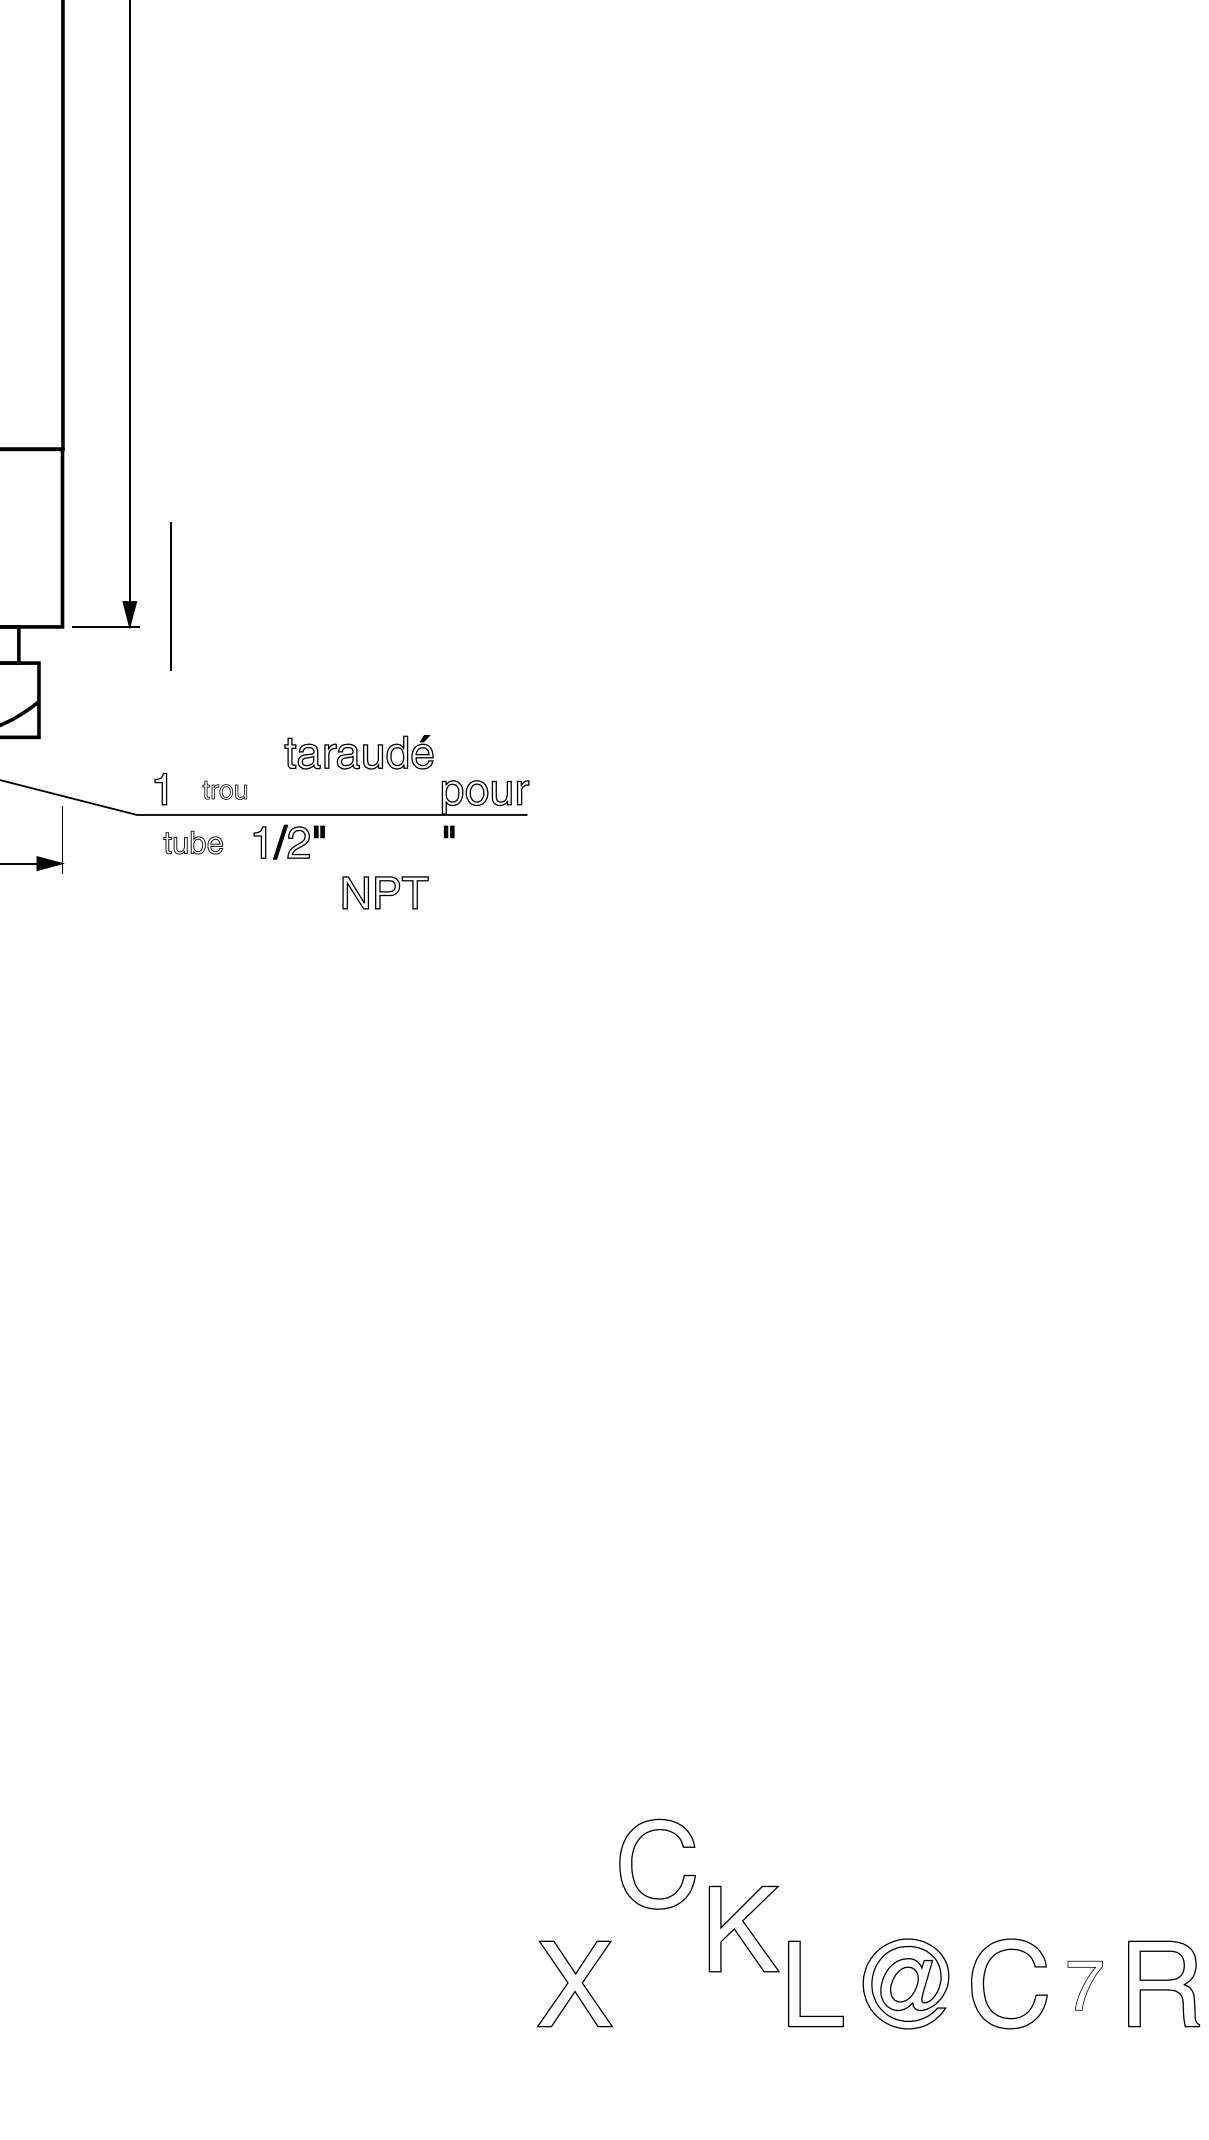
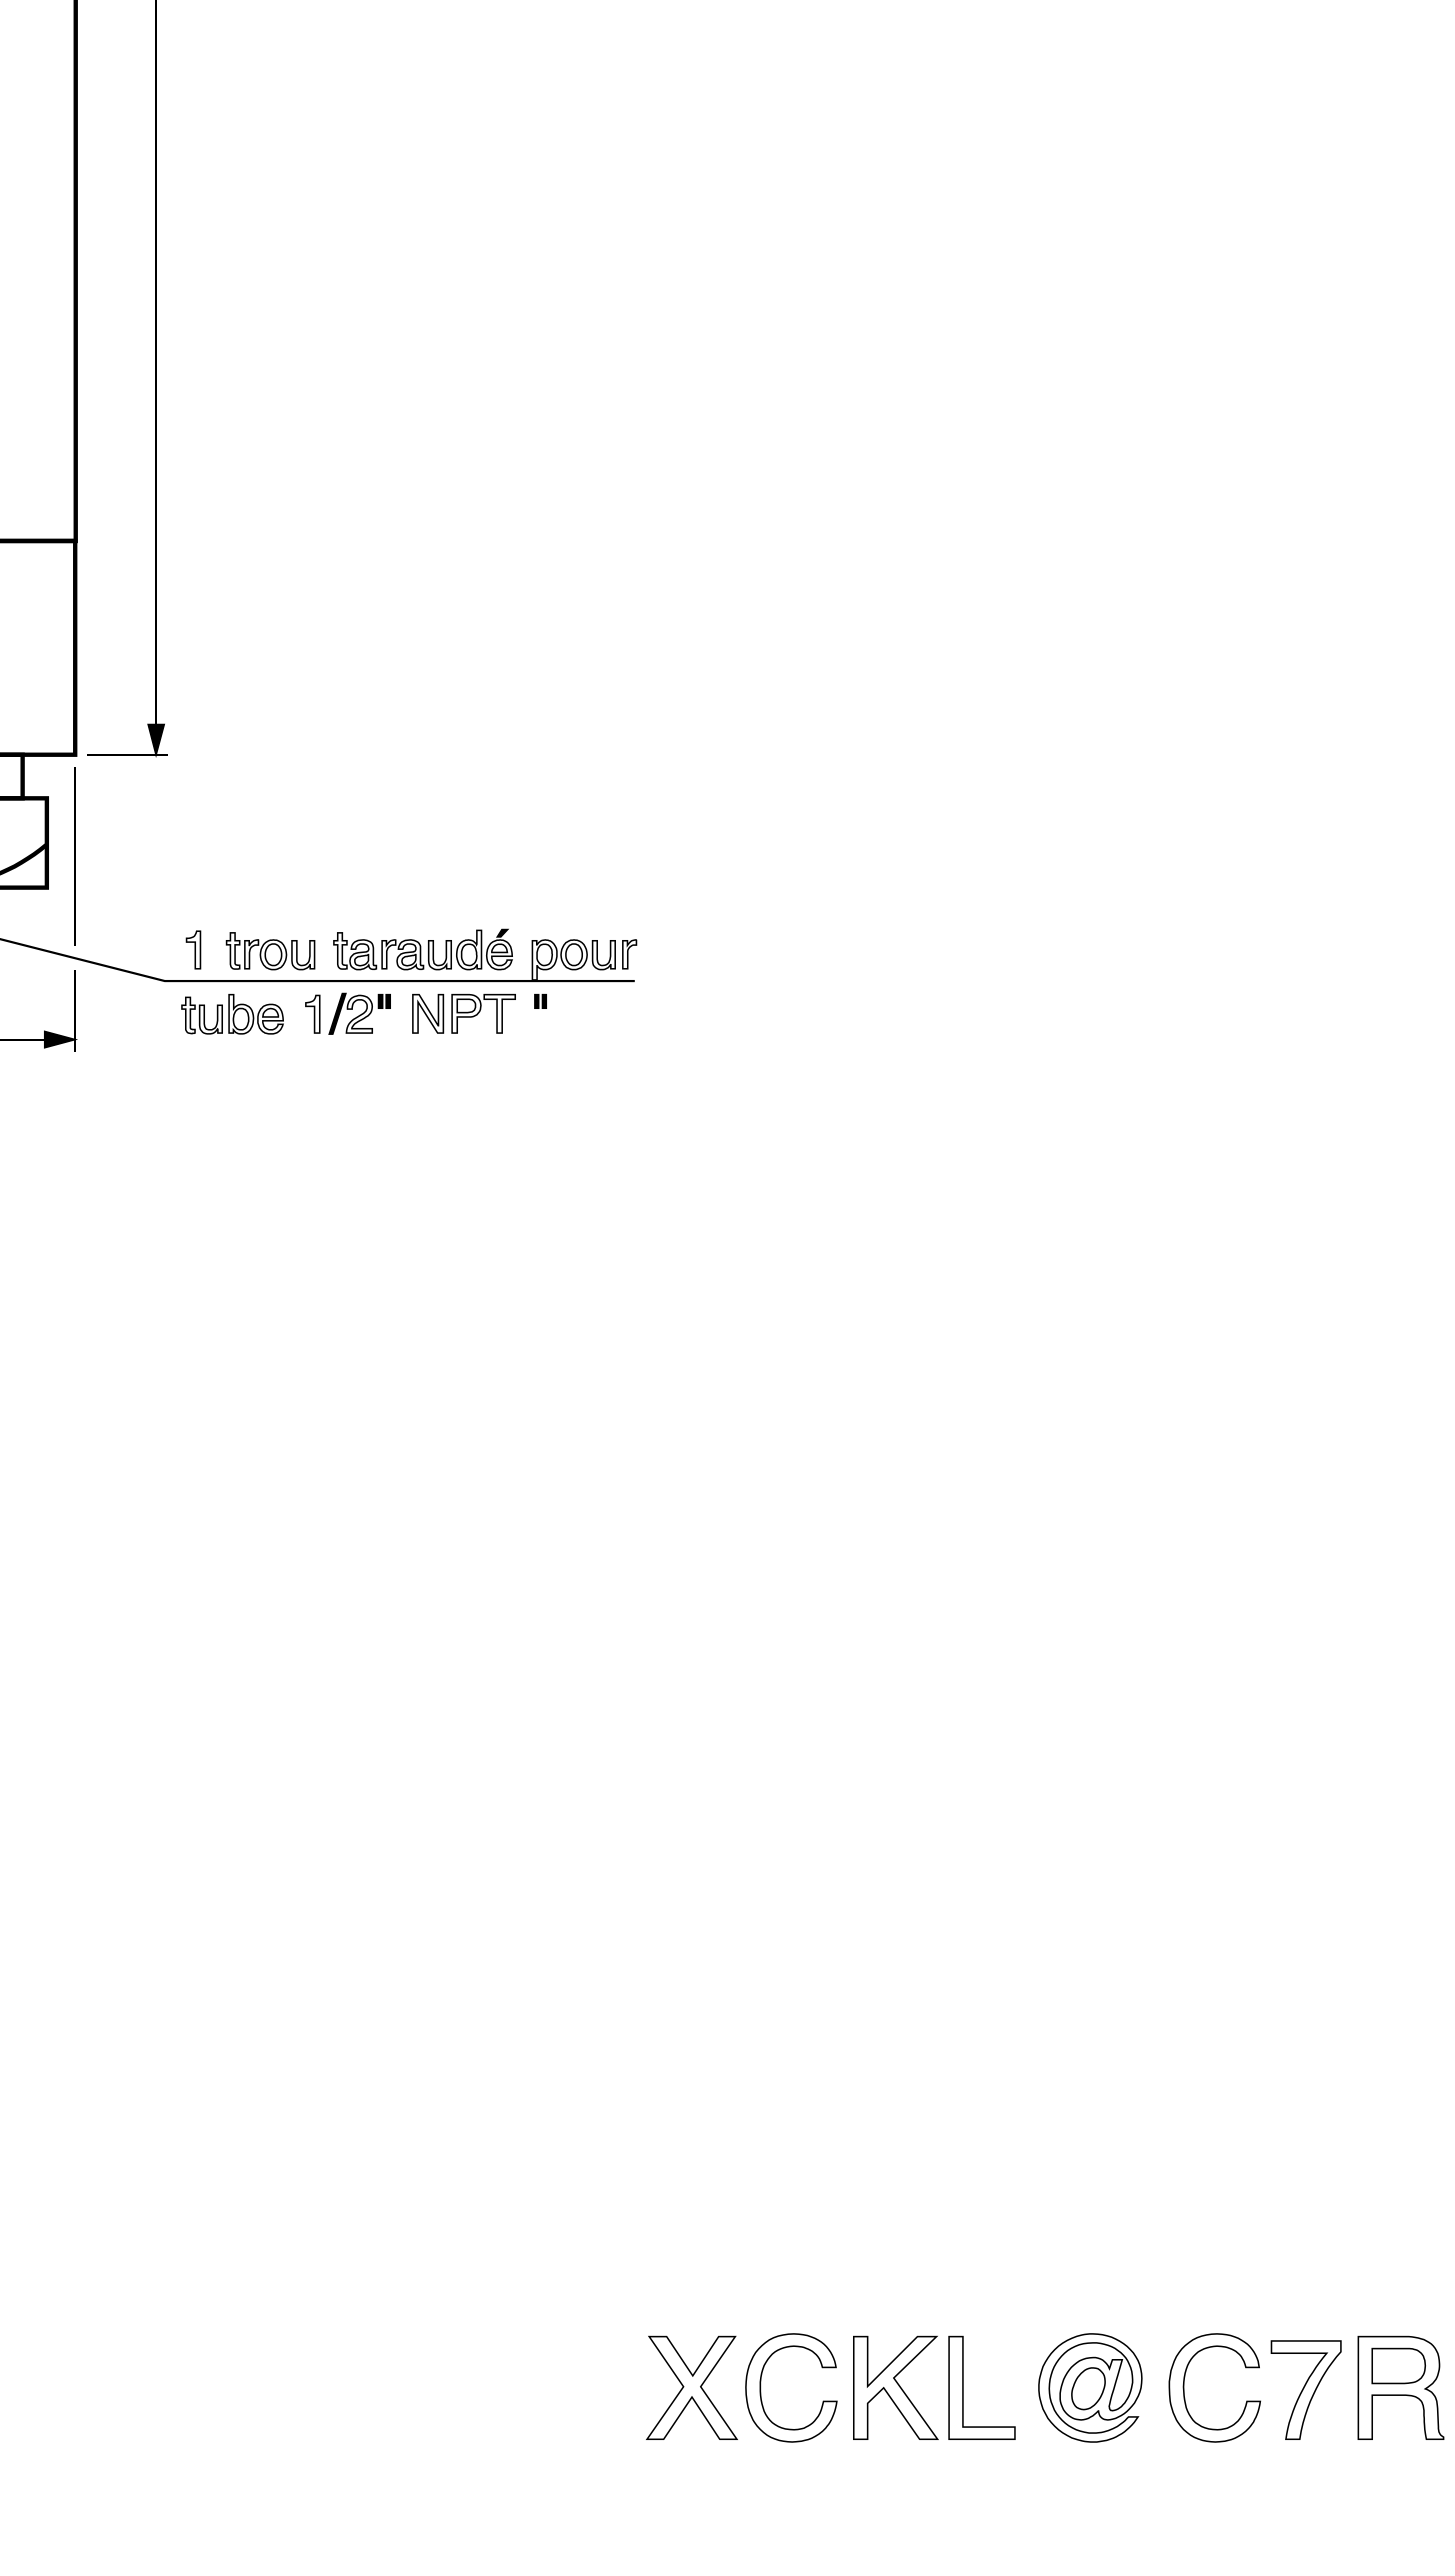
line: (170, 596) -> (74, 856), moved
part: (358, 752) -> (422, 949), moved
part: (224, 790) -> (270, 951), size x1.67
part: (193, 842) -> (232, 1014), size x1.43
part: (385, 892) -> (463, 1013), moved
part: (632, 1863) -> (761, 2387), moved
part: (744, 1928) -> (895, 2387), moved
part: (1084, 1985) -> (1305, 2389), size x1.67

